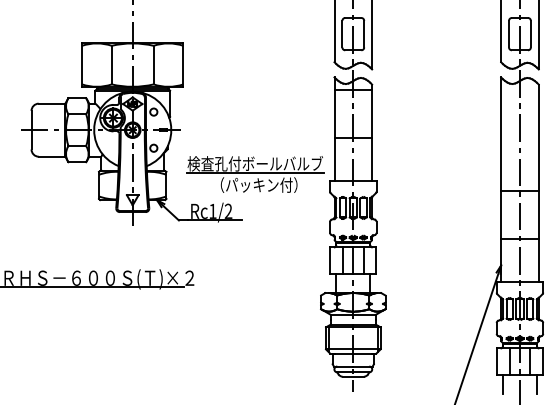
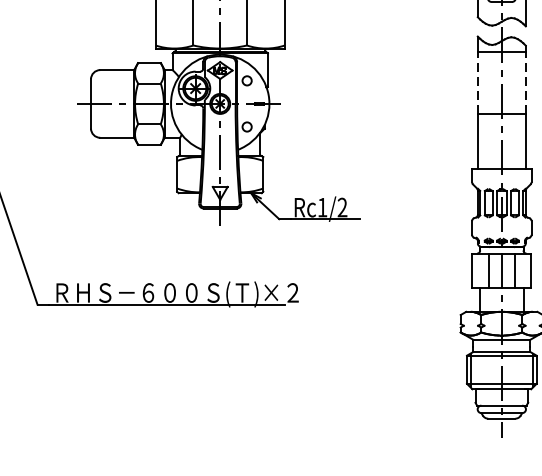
line: (334, 113) -> (477, 82), solid -> dashed
line: (372, 113) -> (526, 82), solid -> dashed
part: (255, 174) -> (376, 160), removed

